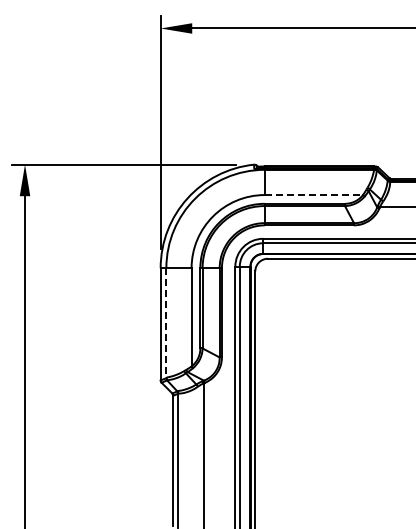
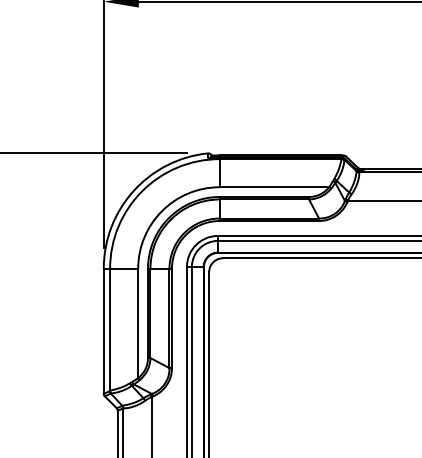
line: (314, 195) -> (275, 187), dashed -> solid
line: (166, 323) -> (110, 330), dashed -> solid

